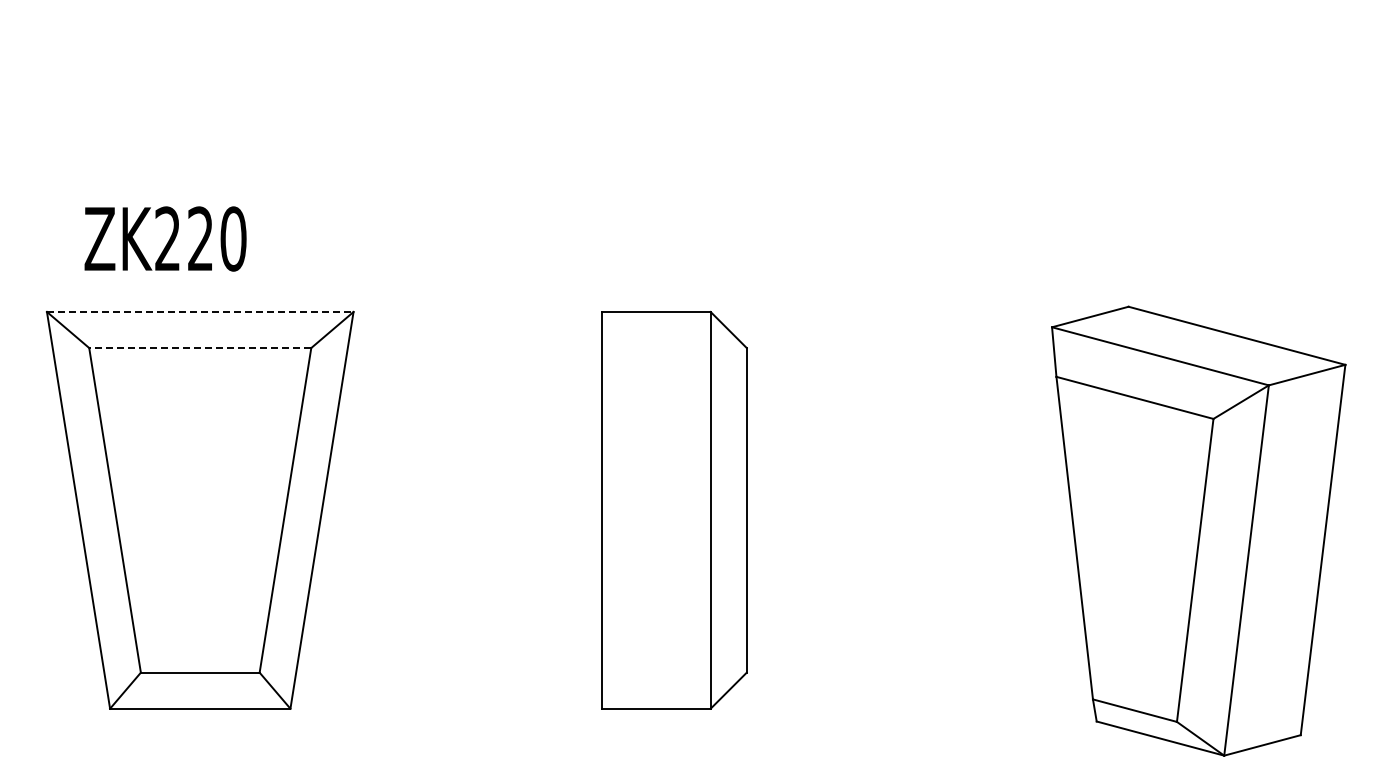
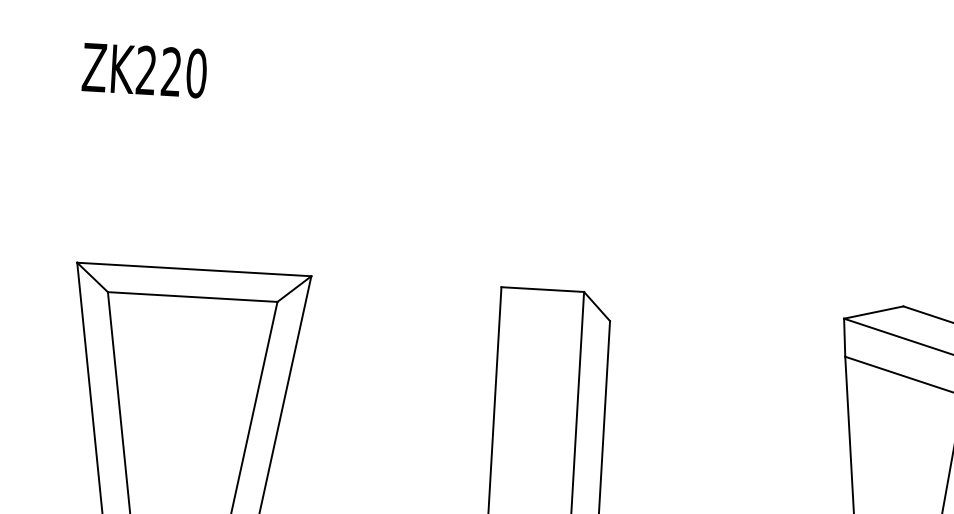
text: (165, 238) -> (144, 70), moved
line: (200, 311) -> (194, 269), dashed -> solid
line: (199, 348) -> (192, 297), dashed -> solid

